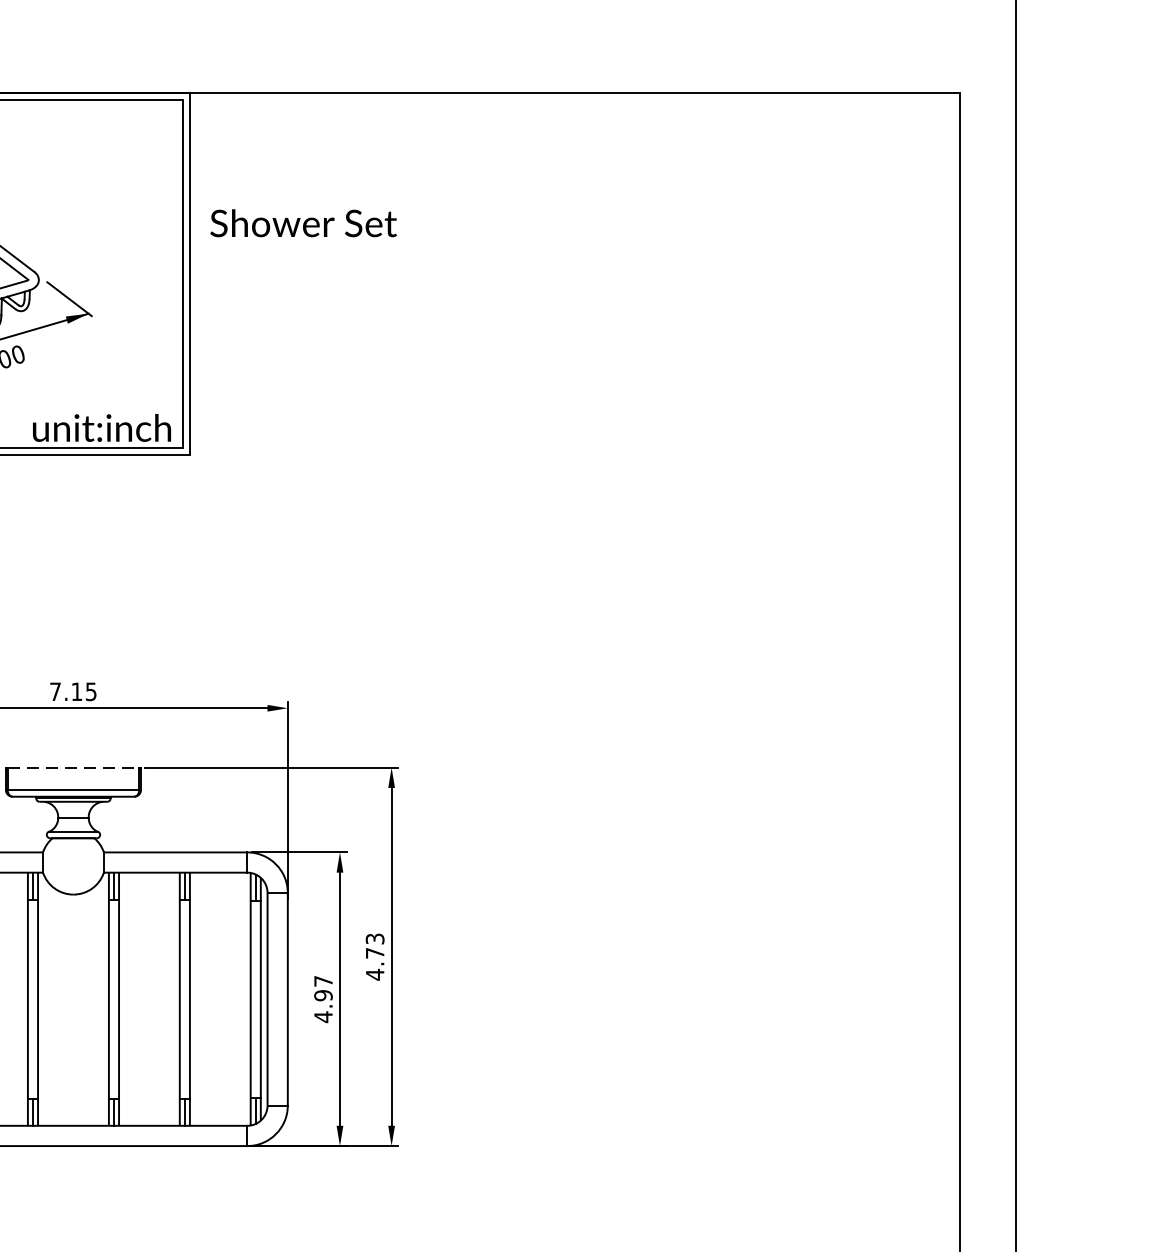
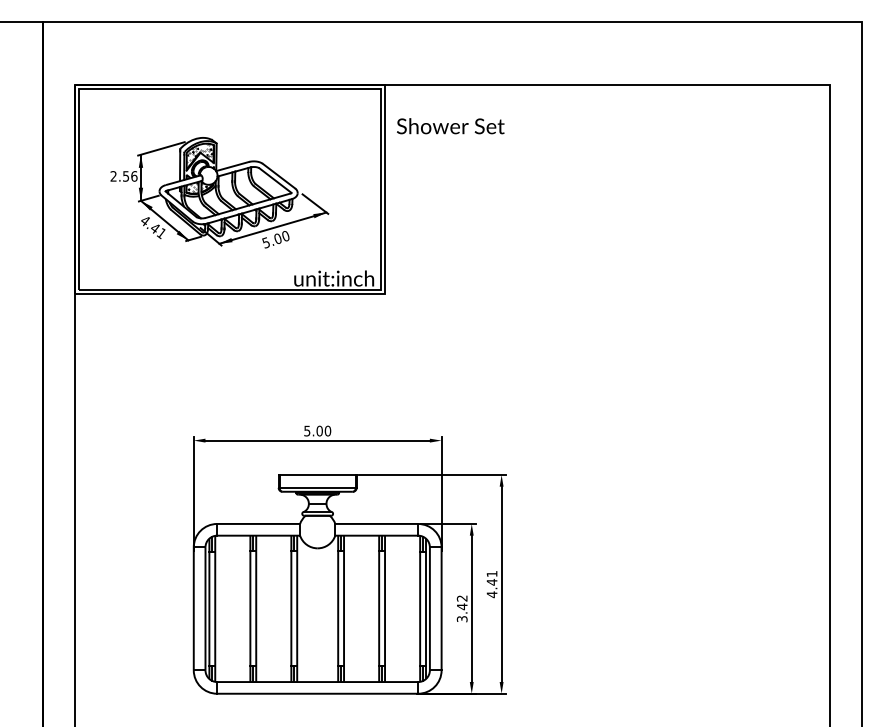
text: (303, 223) -> (450, 126), moved
text: (73, 690) -> (317, 430), 7.15 -> 5.00
line: (74, 766) -> (318, 474), dashed -> solid
text: (374, 946) -> (491, 578), 4.73 -> 4.41
text: (322, 998) -> (461, 608), 4.97 -> 3.42

